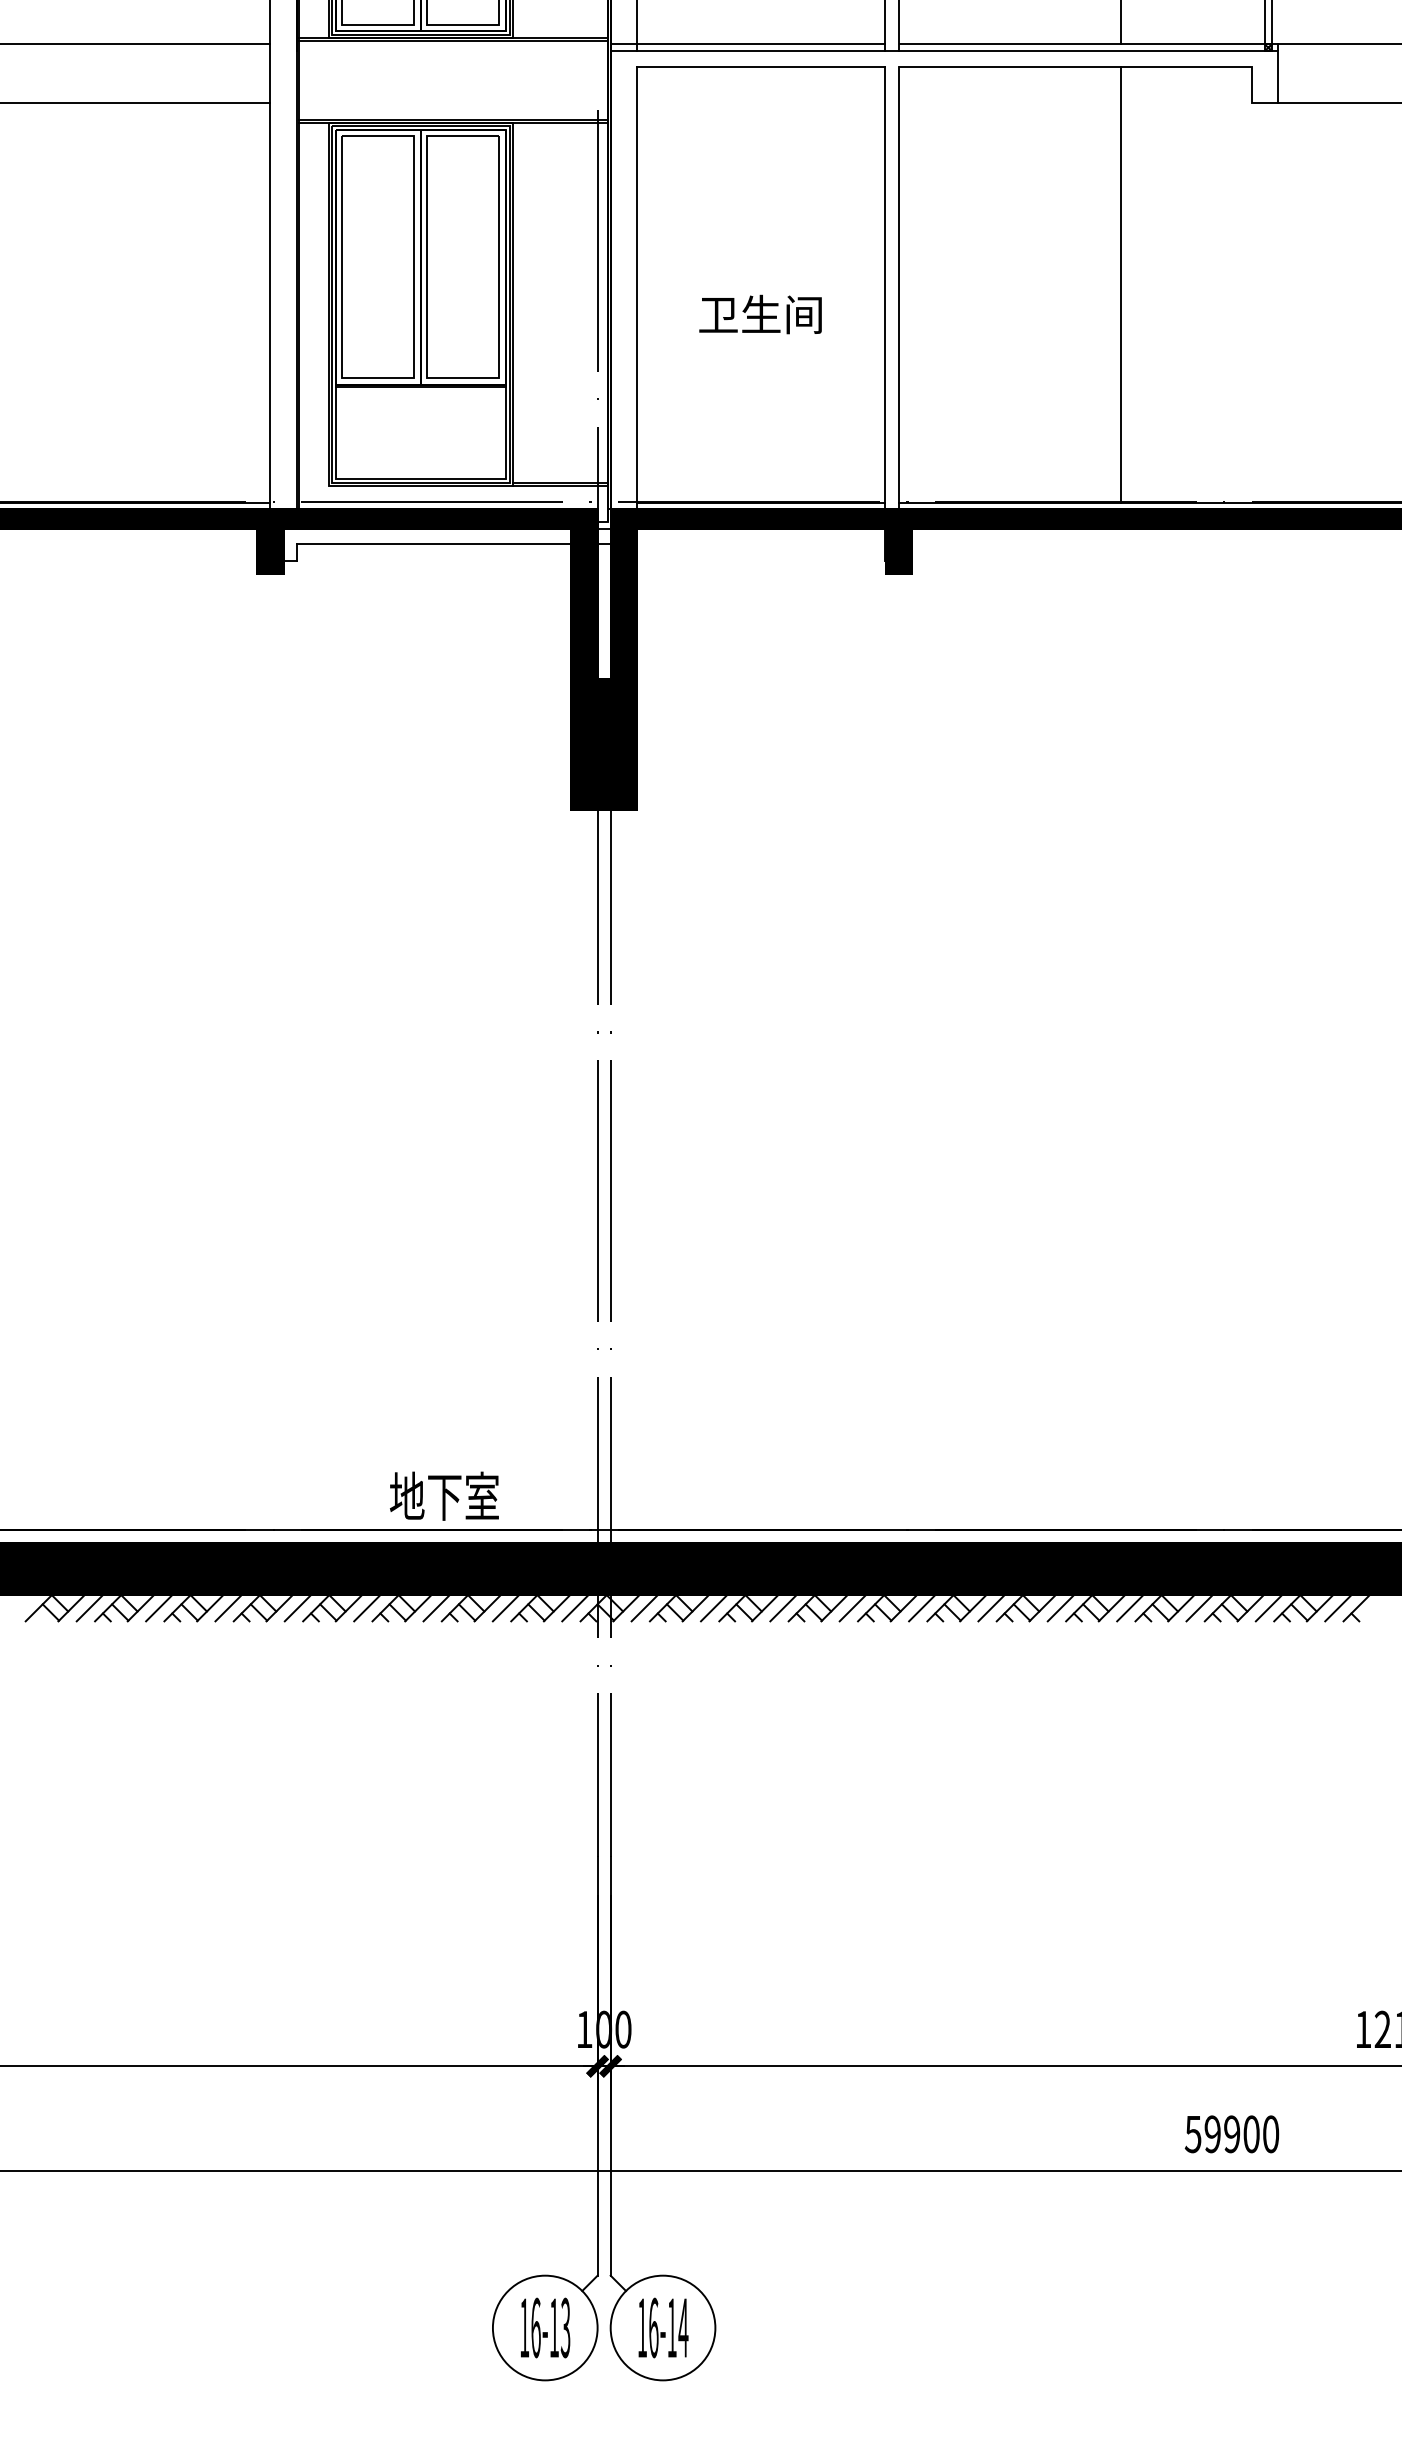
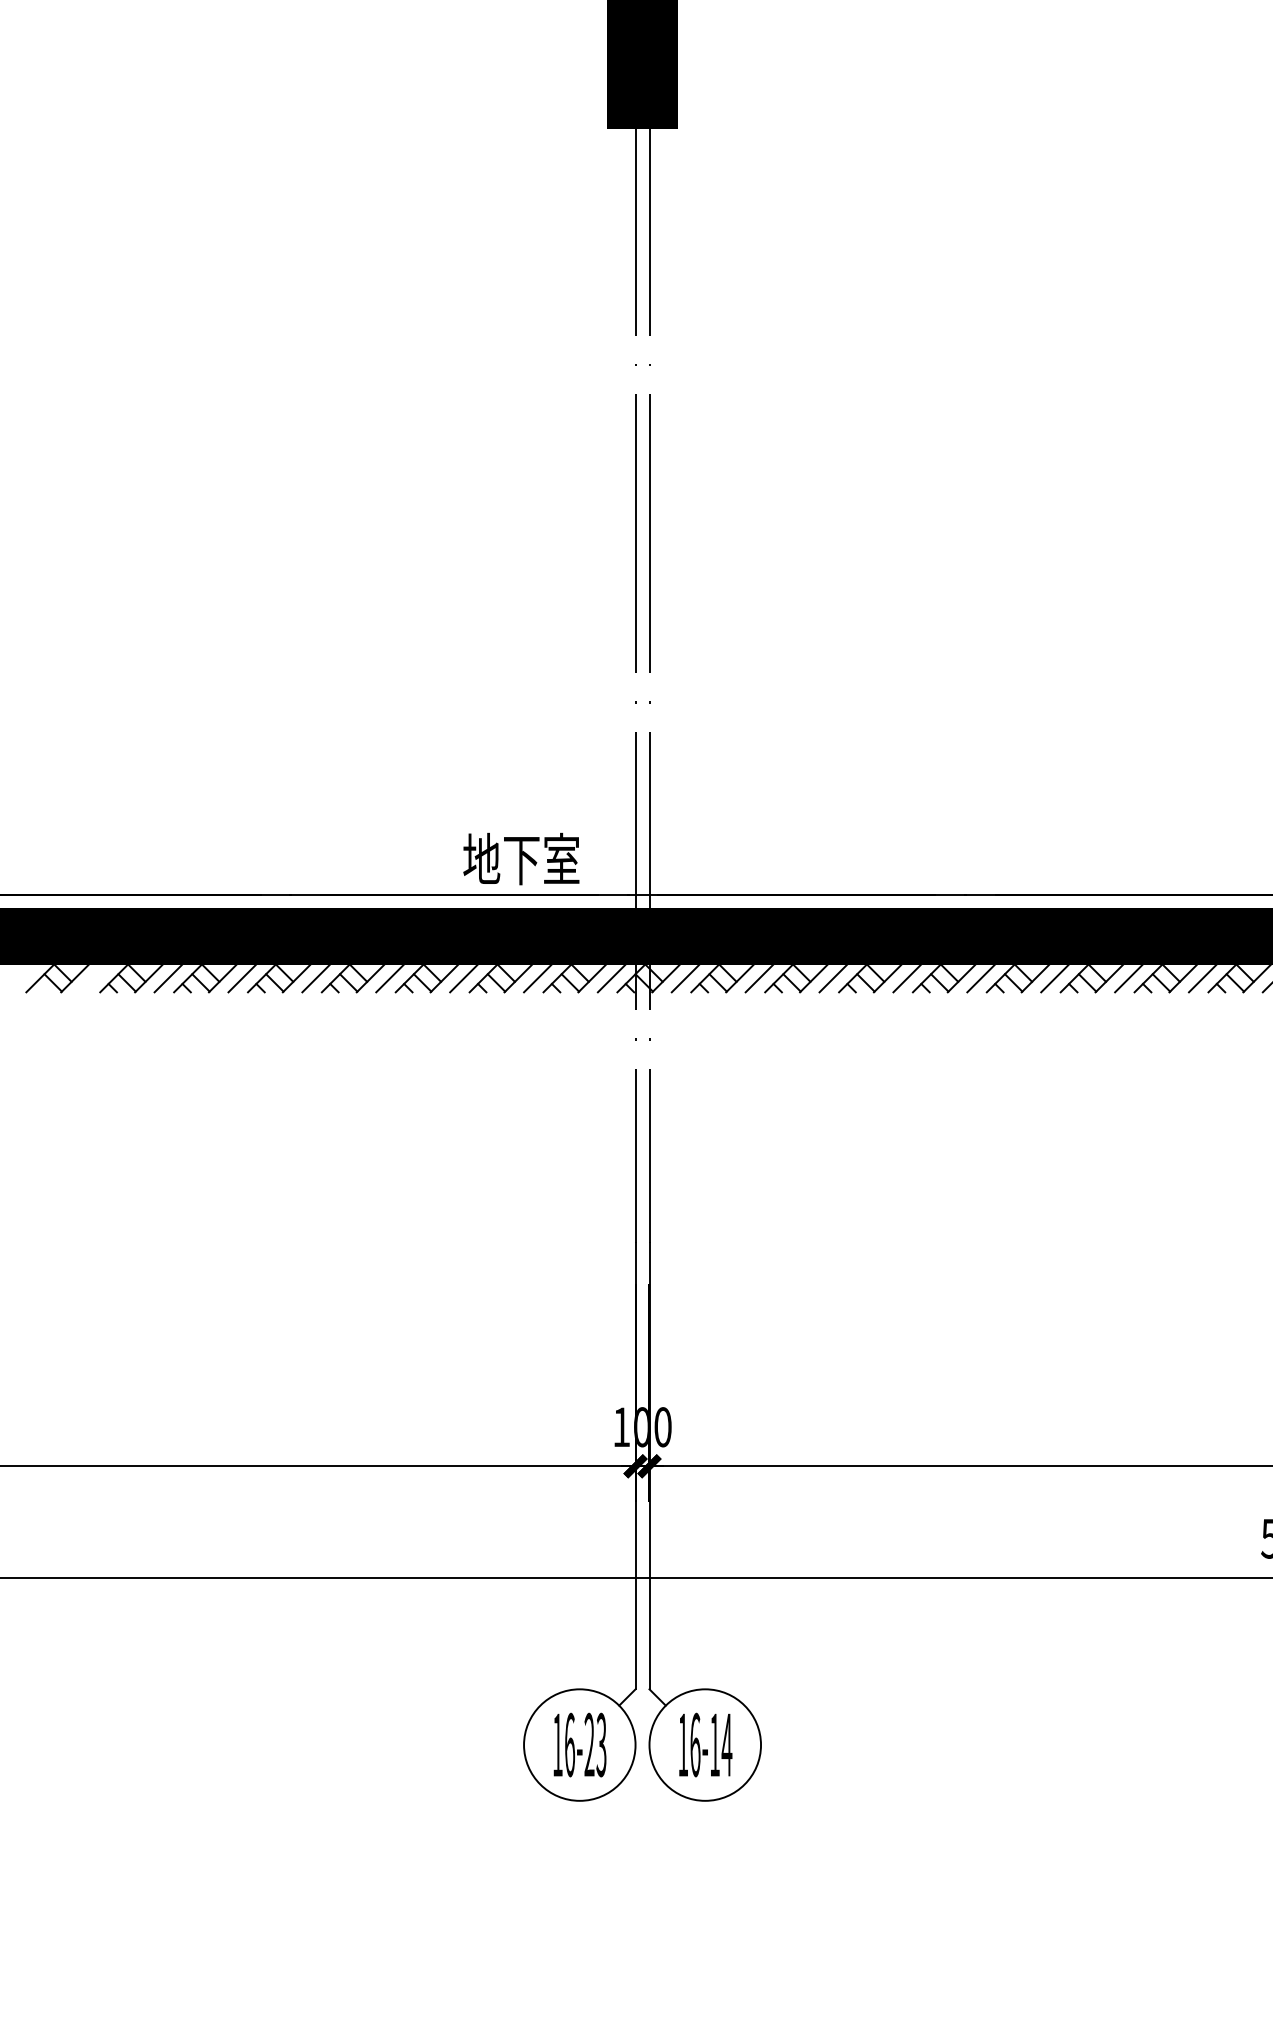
text: (444, 1495) -> (521, 858), moved
line: (89, 1608) -> (94, 978), removed
text: (554, 2327) -> (589, 1744), 16-13 -> 16-23

